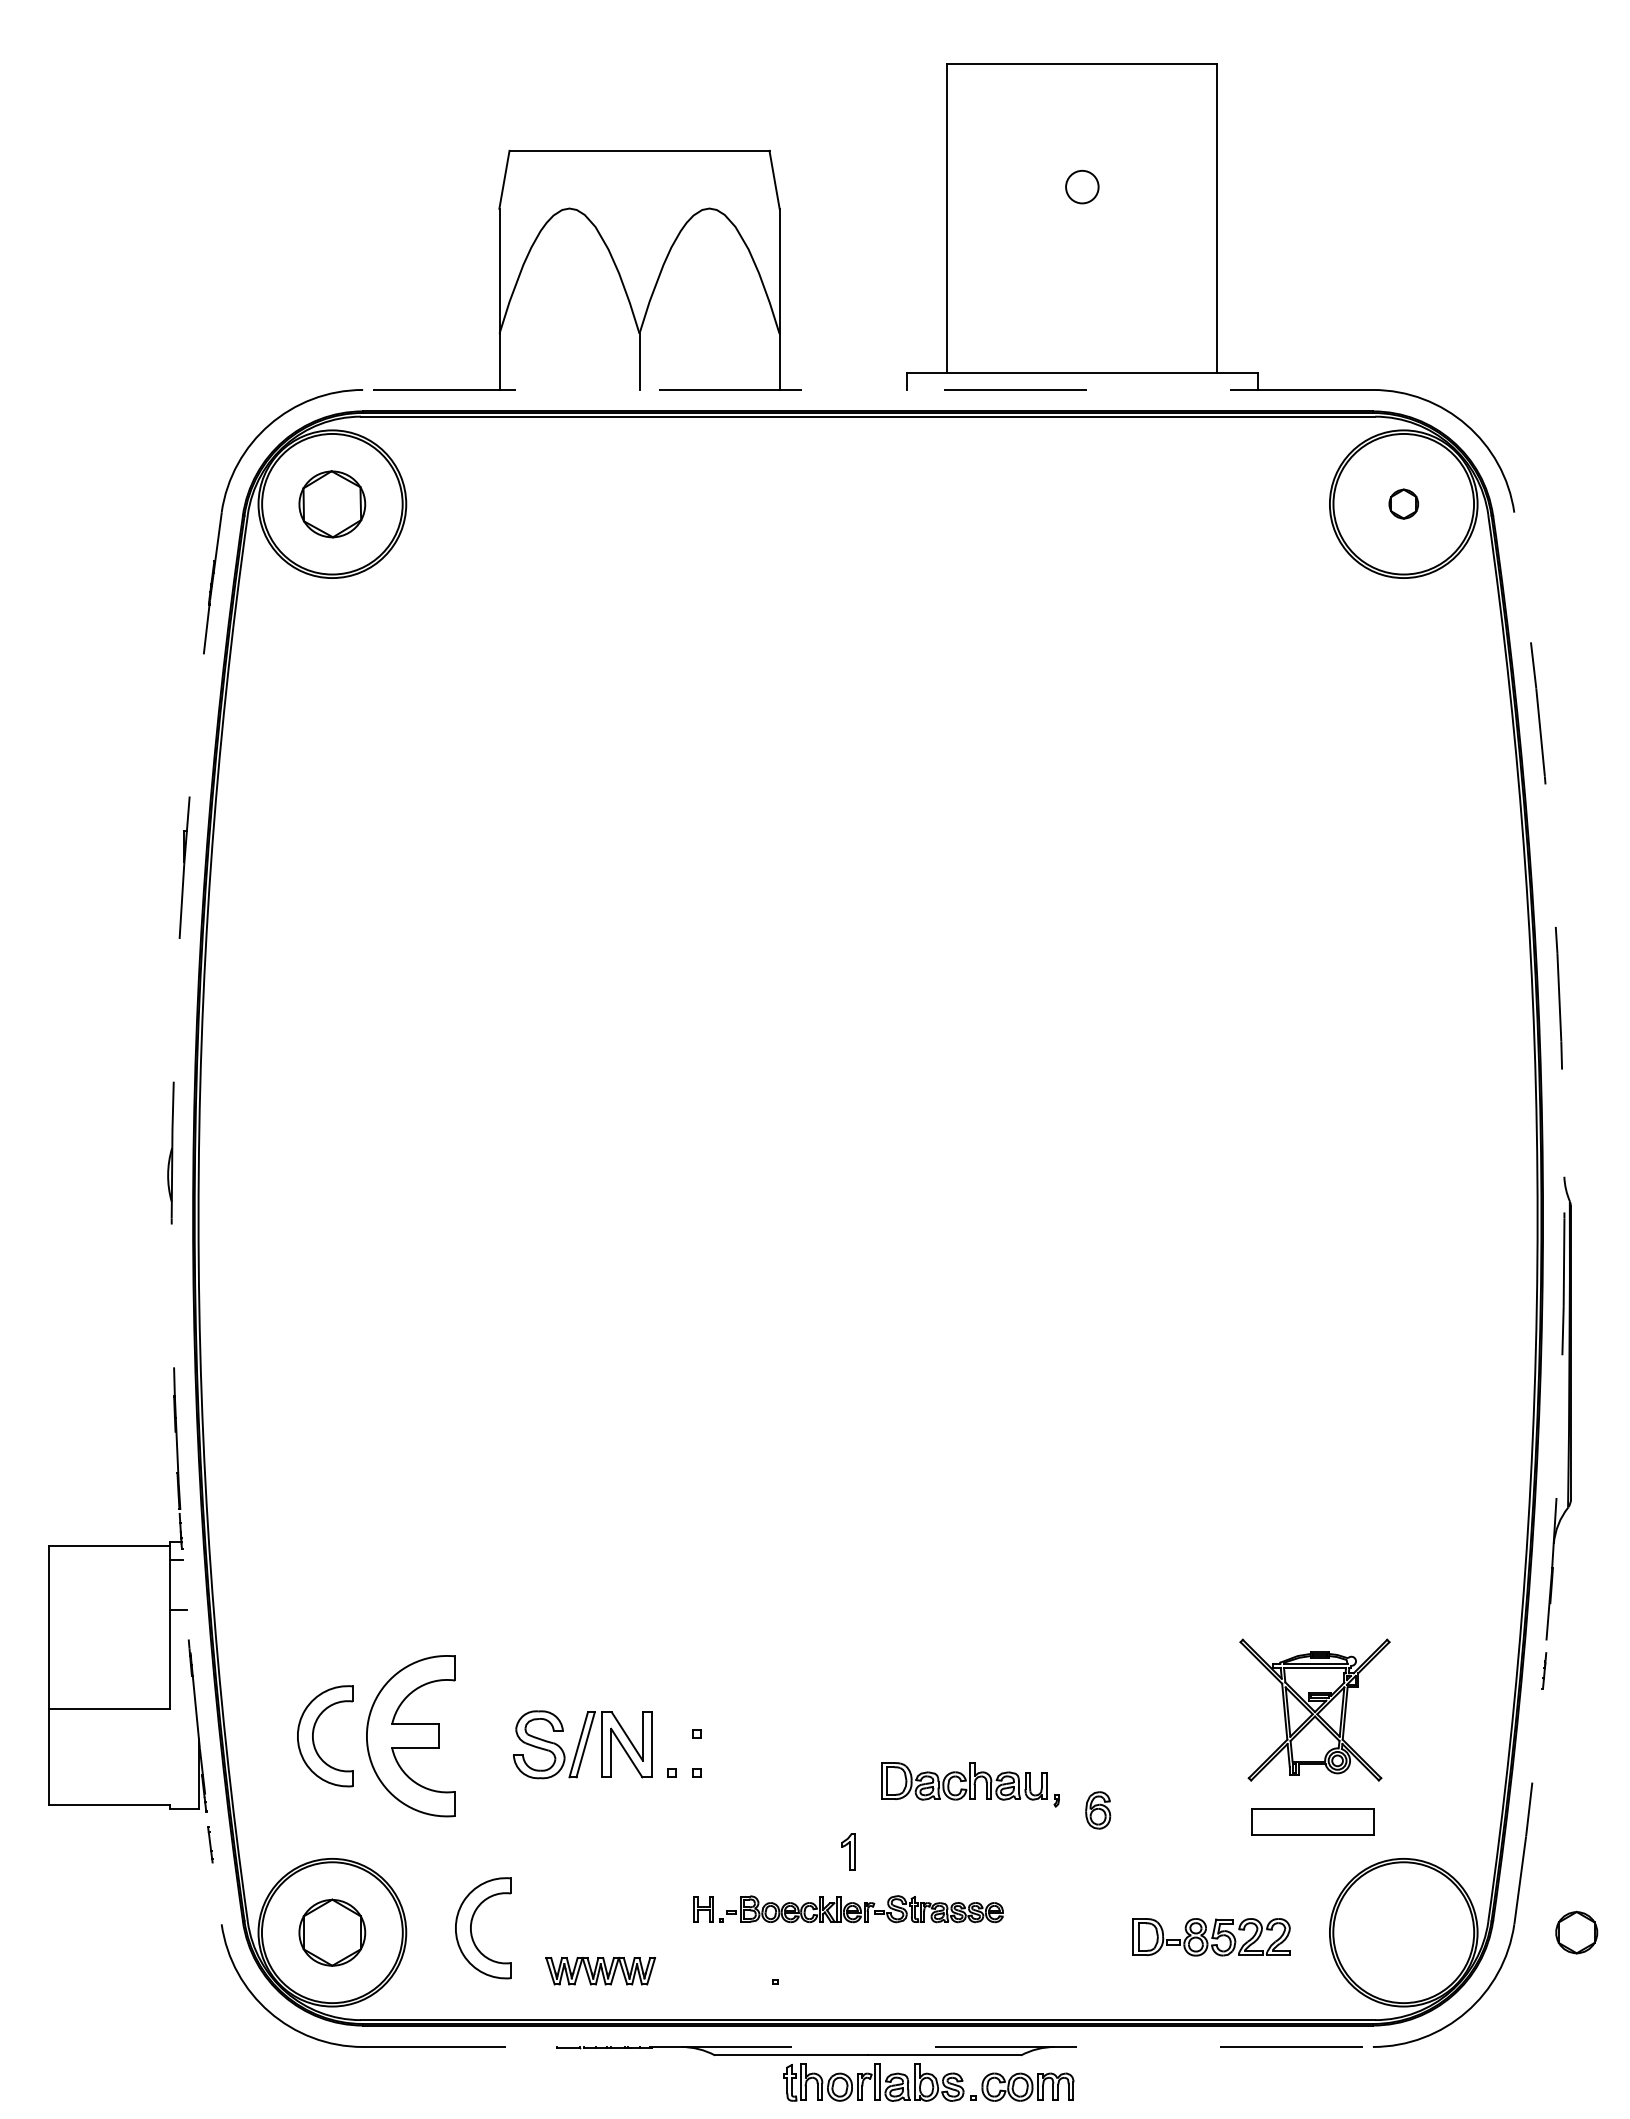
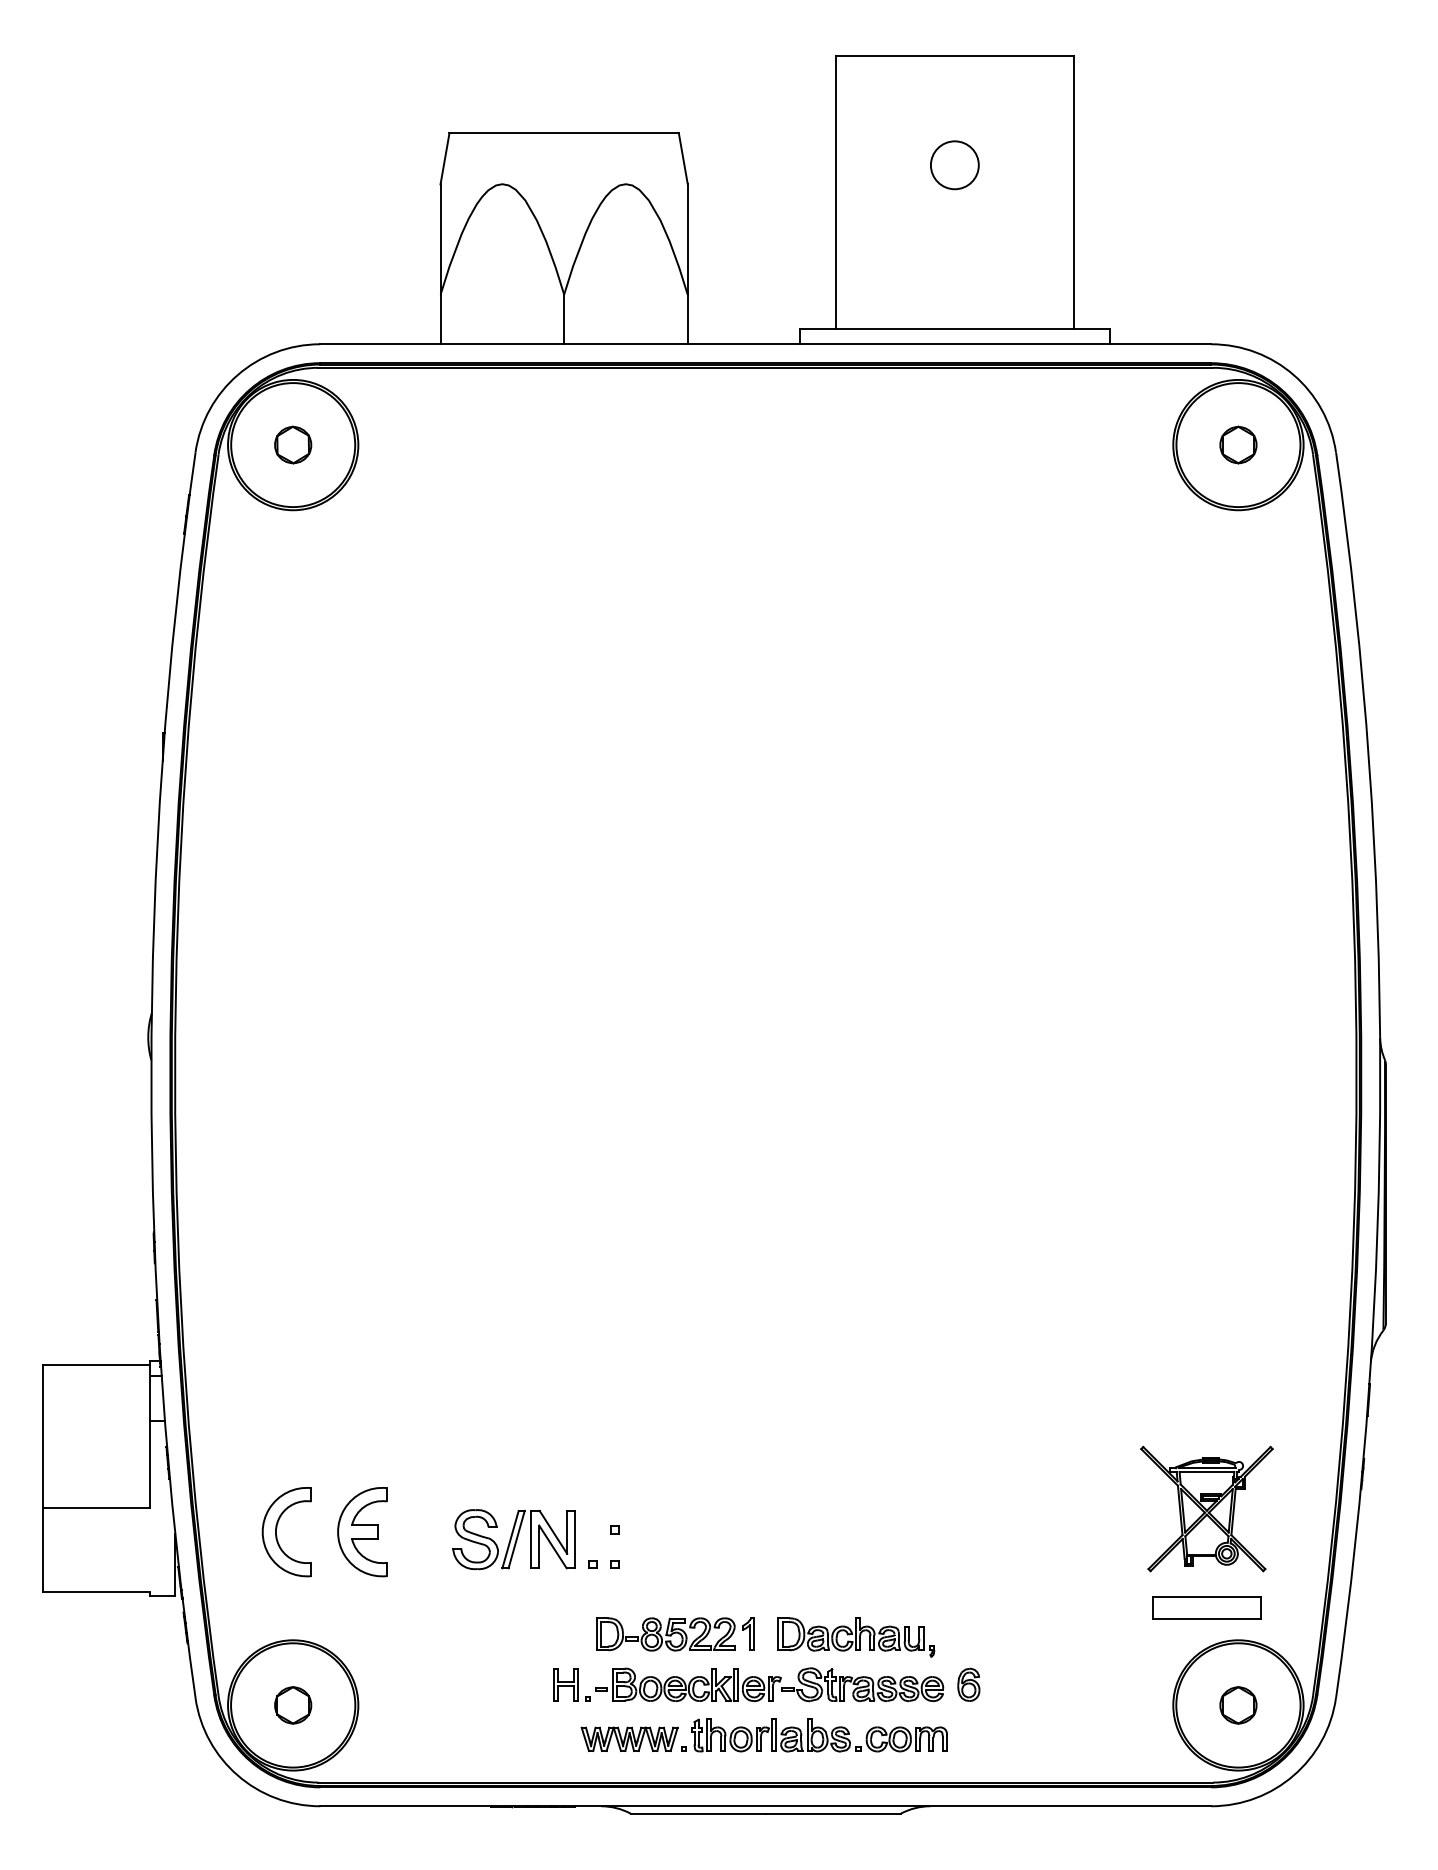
circle: (1082, 186) -> (955, 164), size x1.67
line: (868, 389) -> (766, 343), dashed -> solid
part: (332, 503) -> (293, 444), size x0.62
part: (1403, 503) -> (1238, 444), size x1.43
arc: (171, 1218) -> (151, 1075), dashed -> solid
arc: (1564, 1218) -> (1380, 1075), dashed -> solid
part: (1314, 1709) -> (1206, 1508), moved
part: (410, 1736) -> (362, 1532), size x0.62
part: (970, 1784) -> (856, 1637), moved
part: (1098, 1810) -> (969, 1684), moved
part: (1312, 1821) -> (1206, 1607), moved
part: (848, 1908) -> (748, 1684), size x1.43
part: (471, 1928) -> (415, 1701), removed
part: (332, 1932) -> (293, 1705), size x0.62
part: (1576, 1932) -> (1238, 1705), moved
part: (1211, 1937) -> (665, 1634), moved
part: (600, 1971) -> (629, 1739), moved
line: (868, 2046) -> (766, 1805), dashed -> solid
part: (928, 2082) -> (819, 1735), moved

